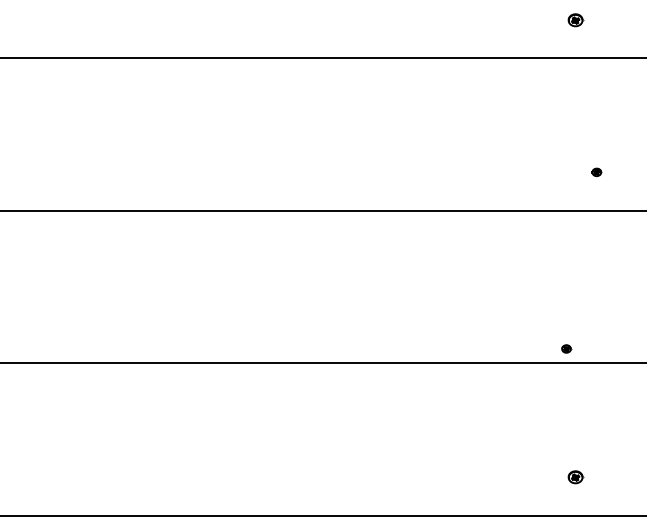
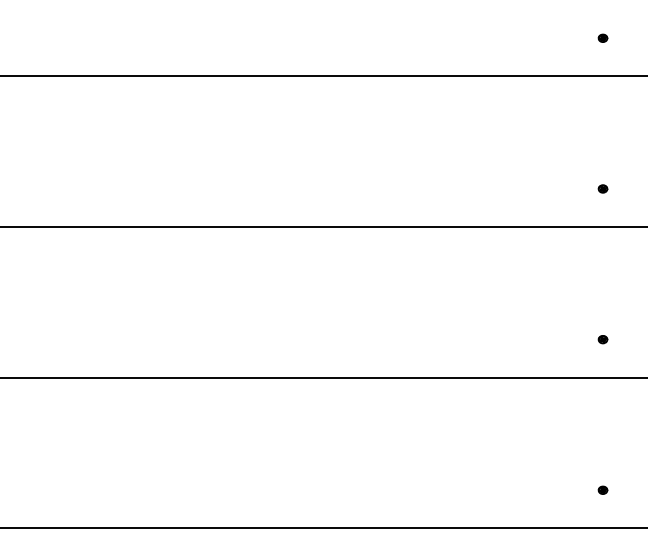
part: (575, 19) -> (602, 37), size x0.62
part: (596, 171) -> (602, 188), moved
part: (565, 348) -> (602, 339), moved
part: (575, 476) -> (602, 489), size x0.62

